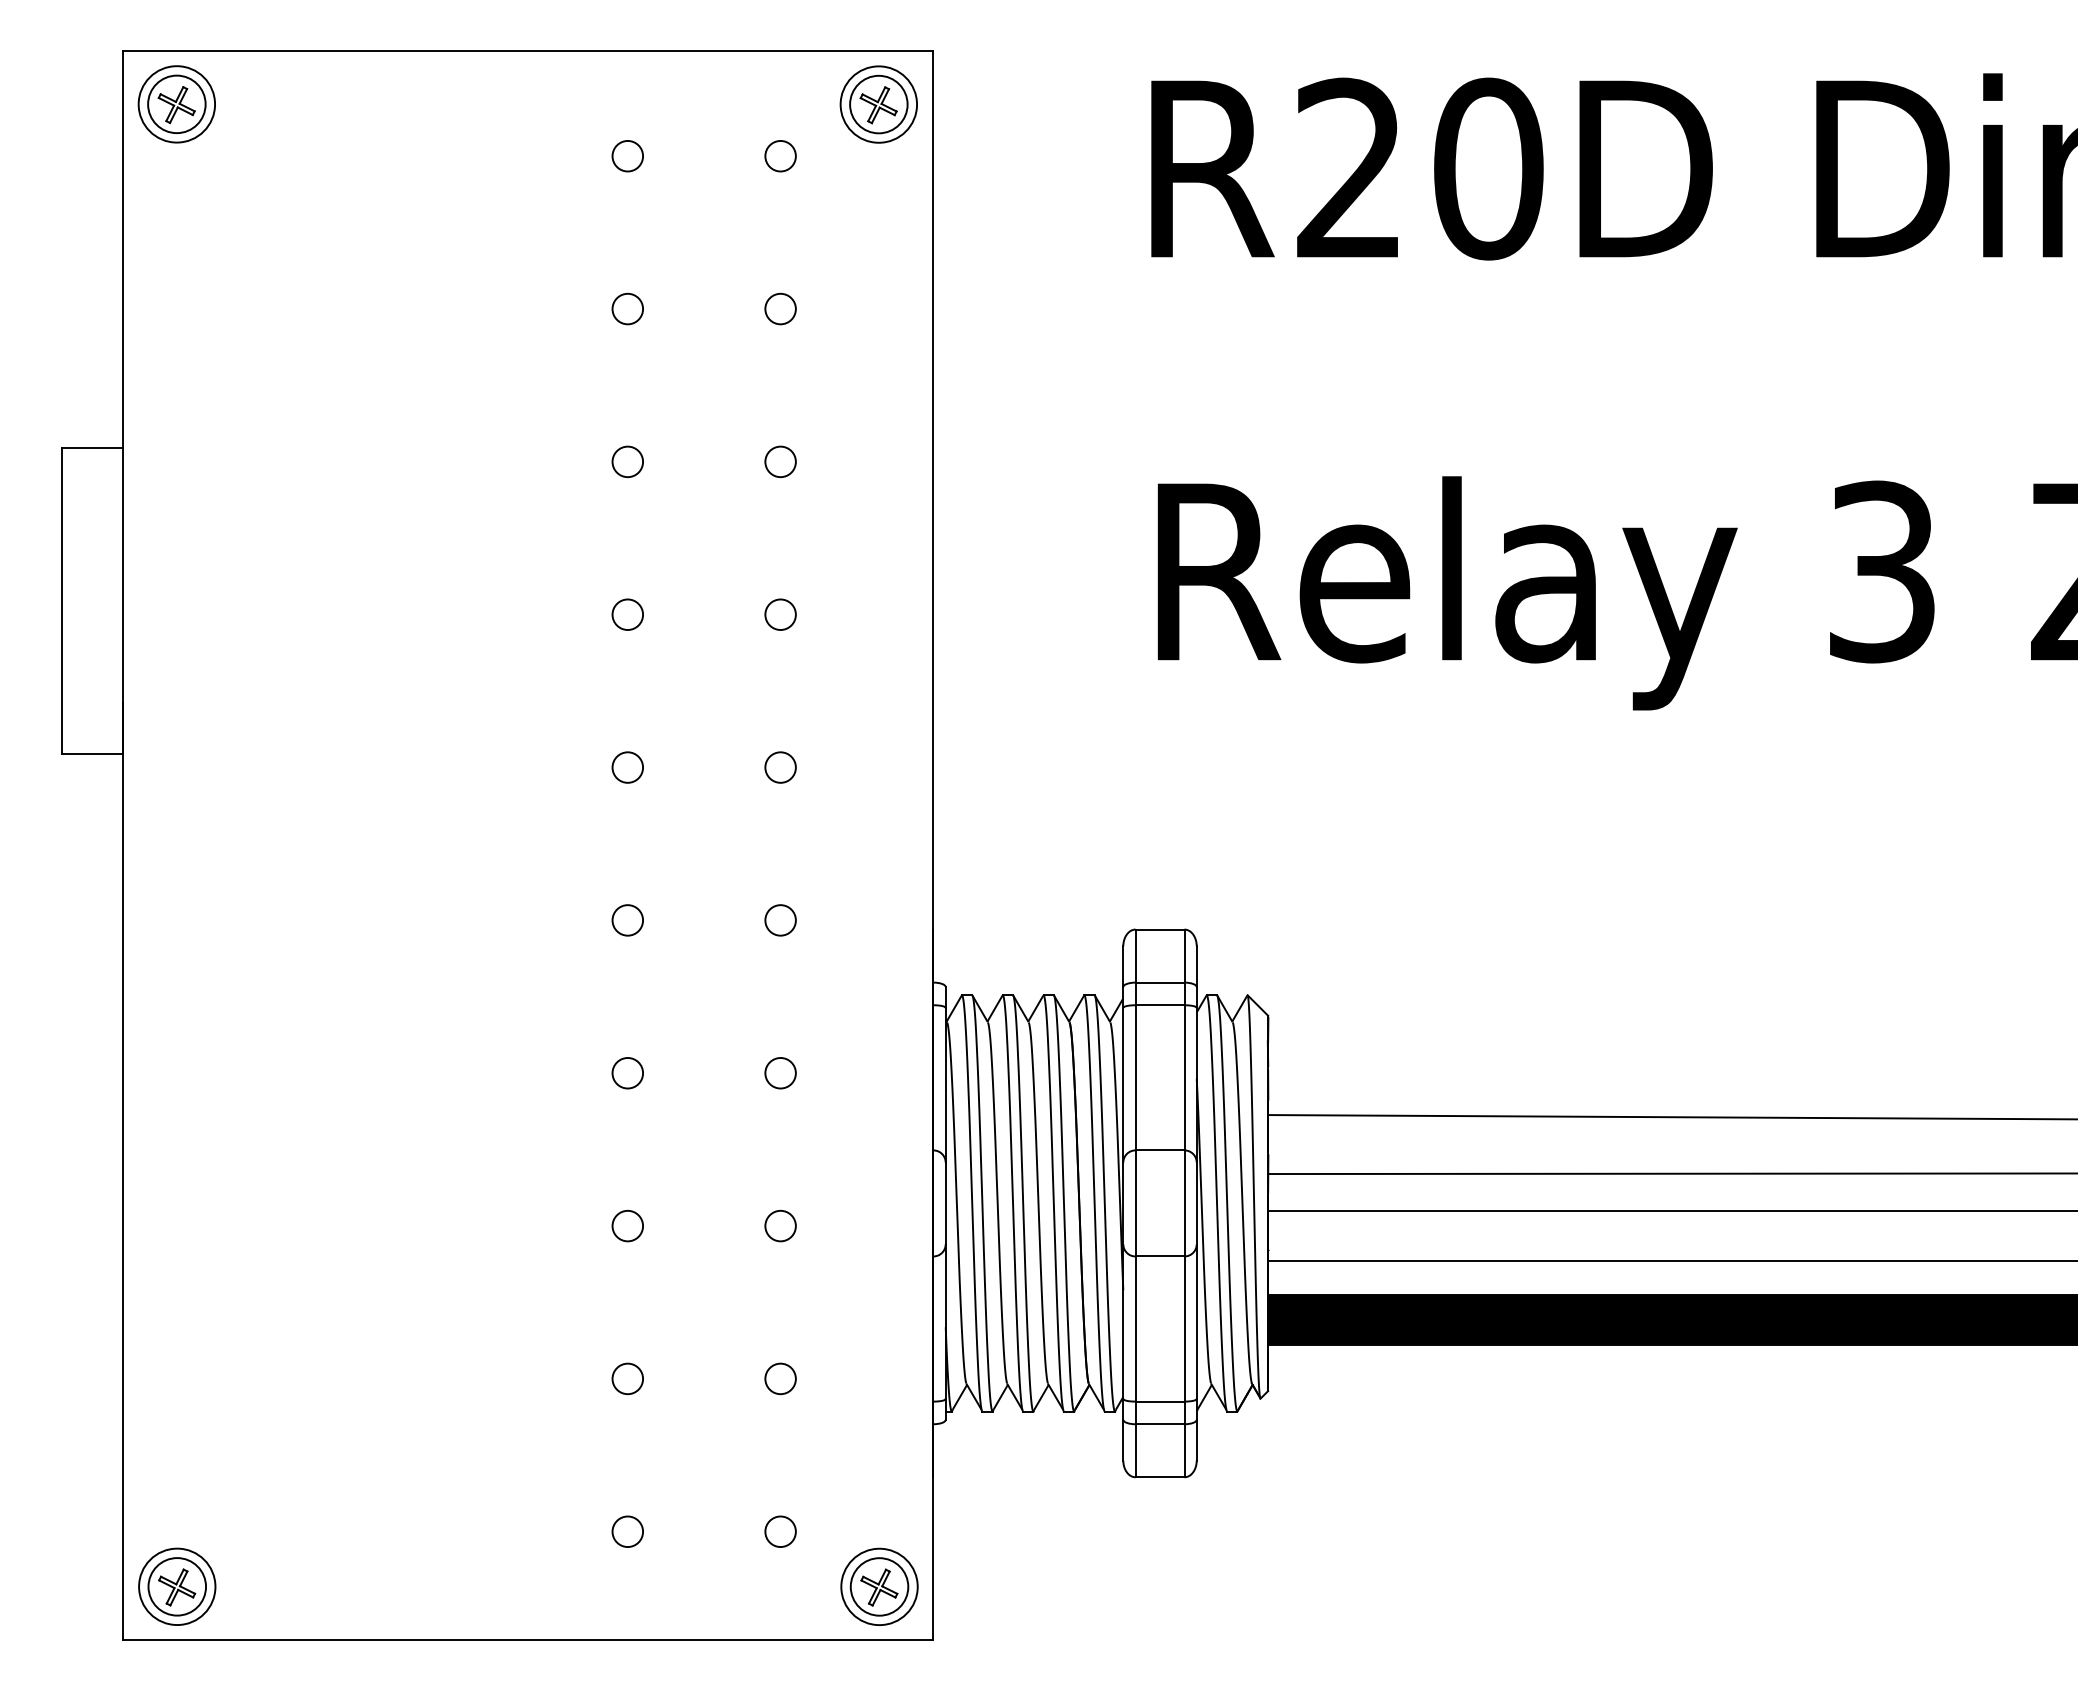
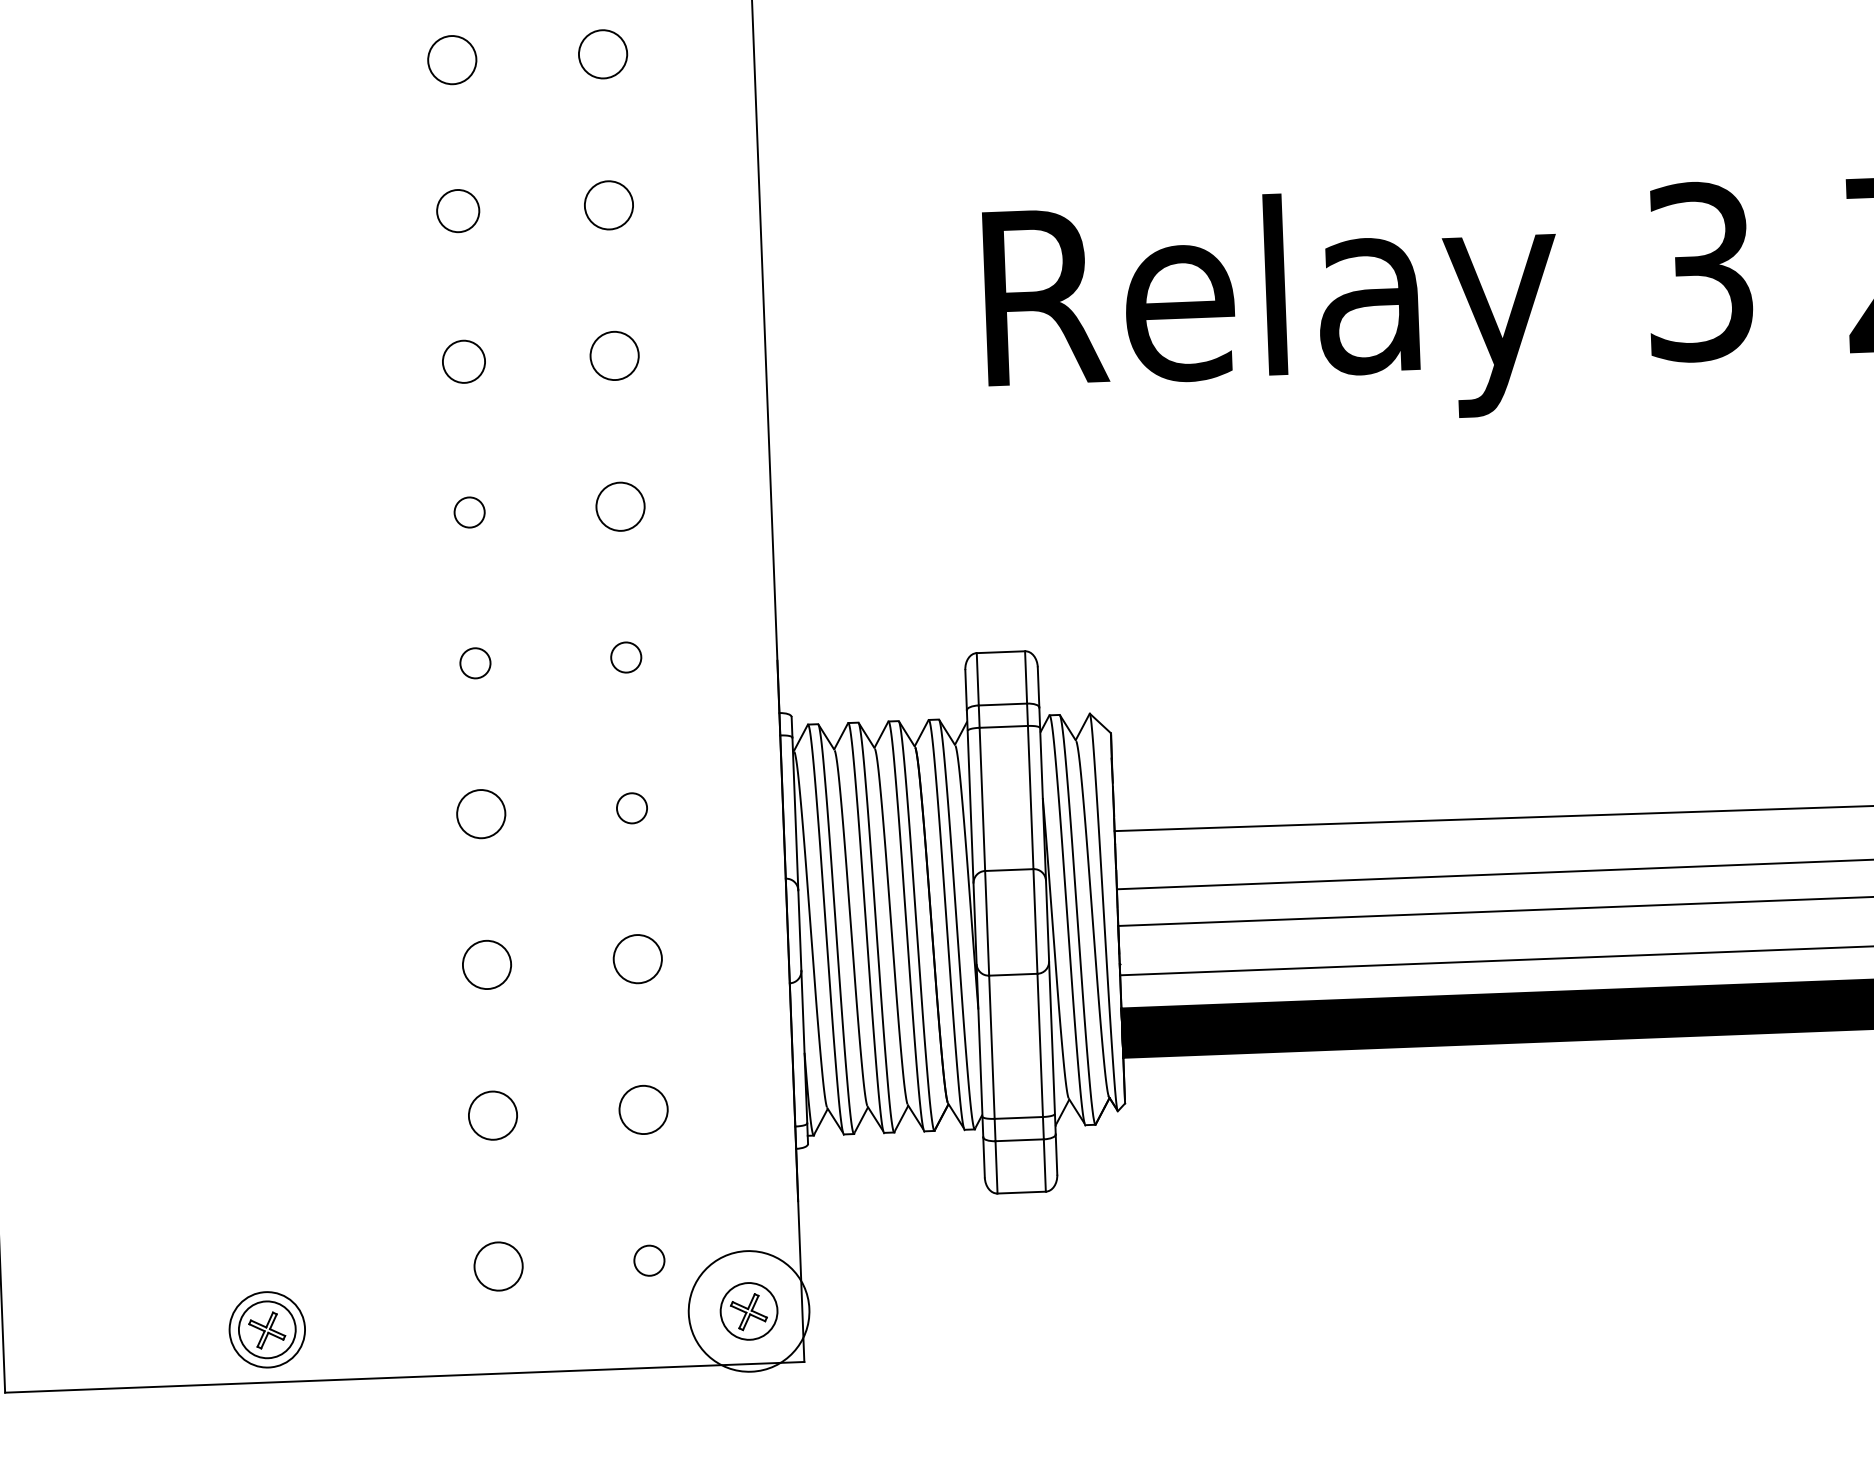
circle: (627, 308) -> (451, 59), size x1.6
circle: (780, 308) -> (602, 53), size x1.6
circle: (627, 461) -> (457, 210), size x1.4
circle: (780, 461) -> (608, 204), size x1.6
circle: (627, 614) -> (463, 361), size x1.4
circle: (780, 614) -> (614, 355), size x1.6
circle: (780, 767) -> (620, 506), size x1.6
circle: (627, 1073) -> (480, 814), size x1.6
circle: (627, 1225) -> (486, 964), size x1.6
circle: (780, 1225) -> (637, 958), size x1.6
circle: (627, 1378) -> (492, 1115), size x1.6
circle: (780, 1378) -> (643, 1109), size x1.6
circle: (627, 1531) -> (498, 1266), size x1.6
part: (177, 1586) -> (267, 1329), moved
circle: (879, 1586) -> (749, 1311), size x1.6

